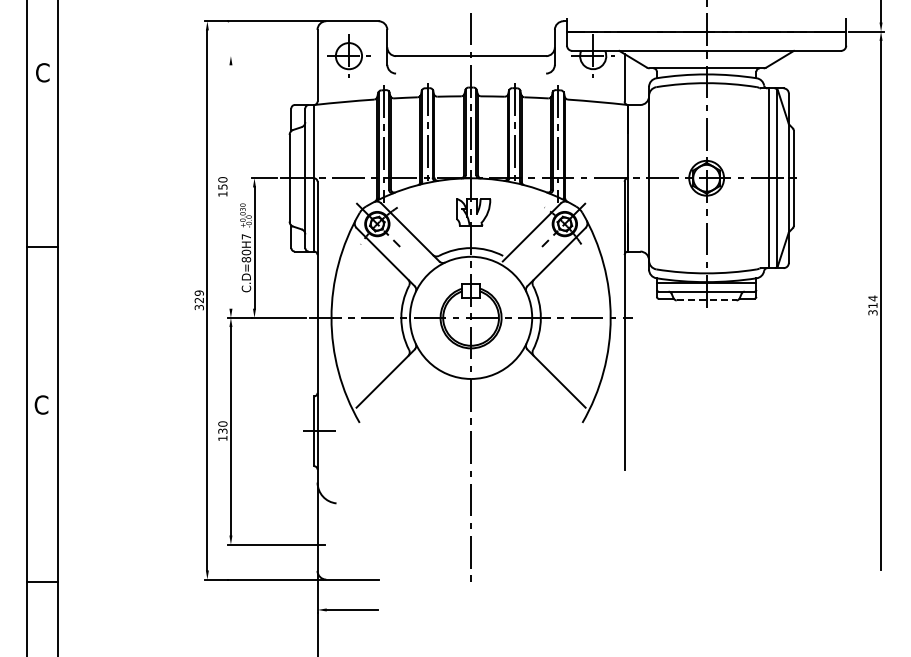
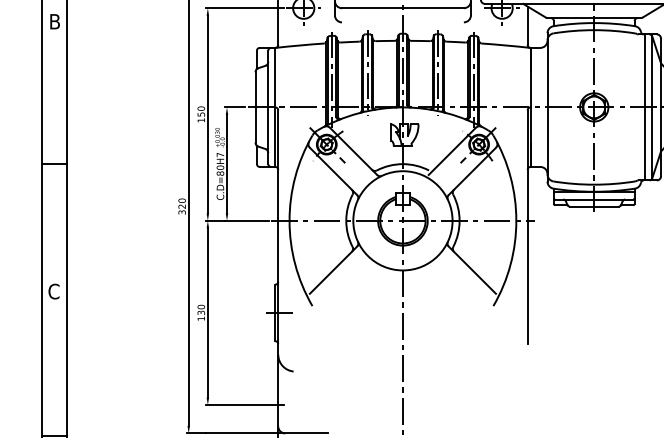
line: (276, 56) -> (244, 8), added
text: (42, 72) -> (54, 21), C -> B
line: (230, 186) -> (207, 114), added
text: (199, 292) -> (182, 200), 329 -> 320
line: (706, 300) -> (594, 206), dashed -> solid

